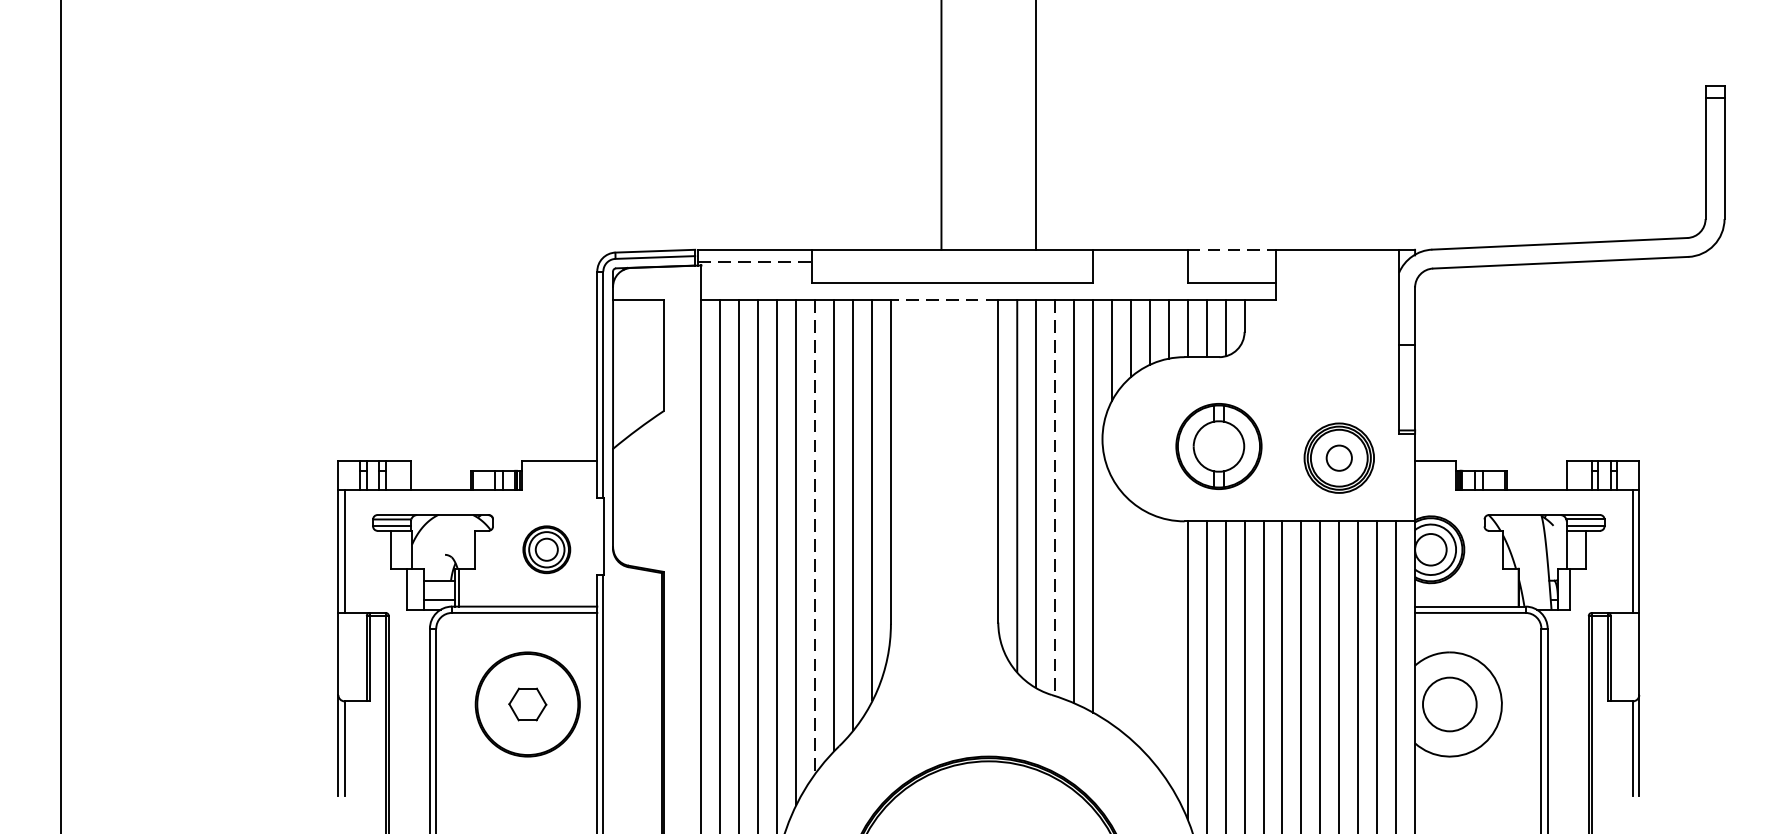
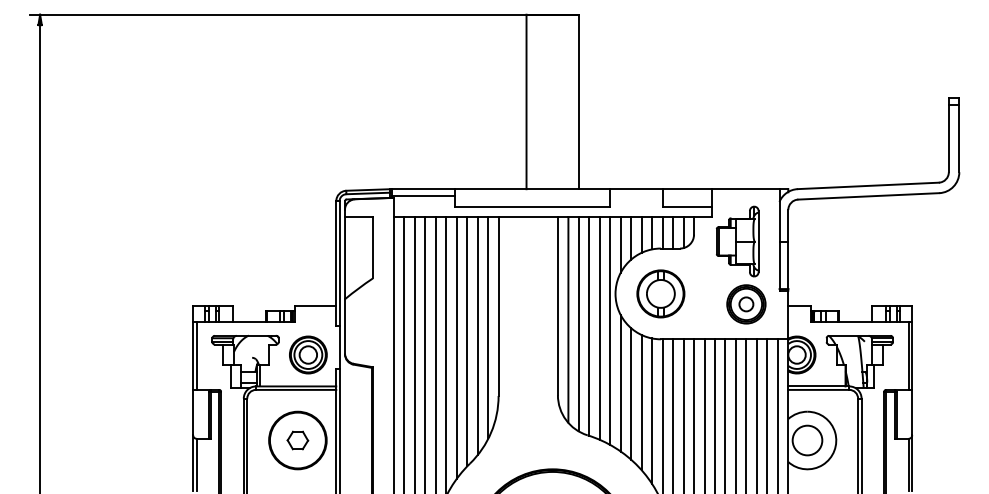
line: (1232, 250) -> (687, 189), dashed -> solid
line: (756, 262) -> (424, 196), dashed -> solid
line: (945, 300) -> (528, 217), dashed -> solid
part: (1323, 344) -> (737, 241), added
part: (1218, 445) -> (660, 293), moved
line: (1055, 499) -> (589, 327), dashed -> solid
line: (814, 537) -> (456, 348), dashed -> solid
part: (546, 548) -> (308, 354), size x1.43
line: (1111, 601) -> (620, 383), added
line: (1131, 619) -> (631, 393), added
line: (1149, 635) -> (641, 402), added
line: (1169, 651) -> (652, 411), added

